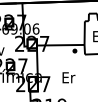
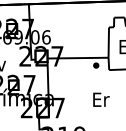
text: (68, 77) -> (100, 99), moved

